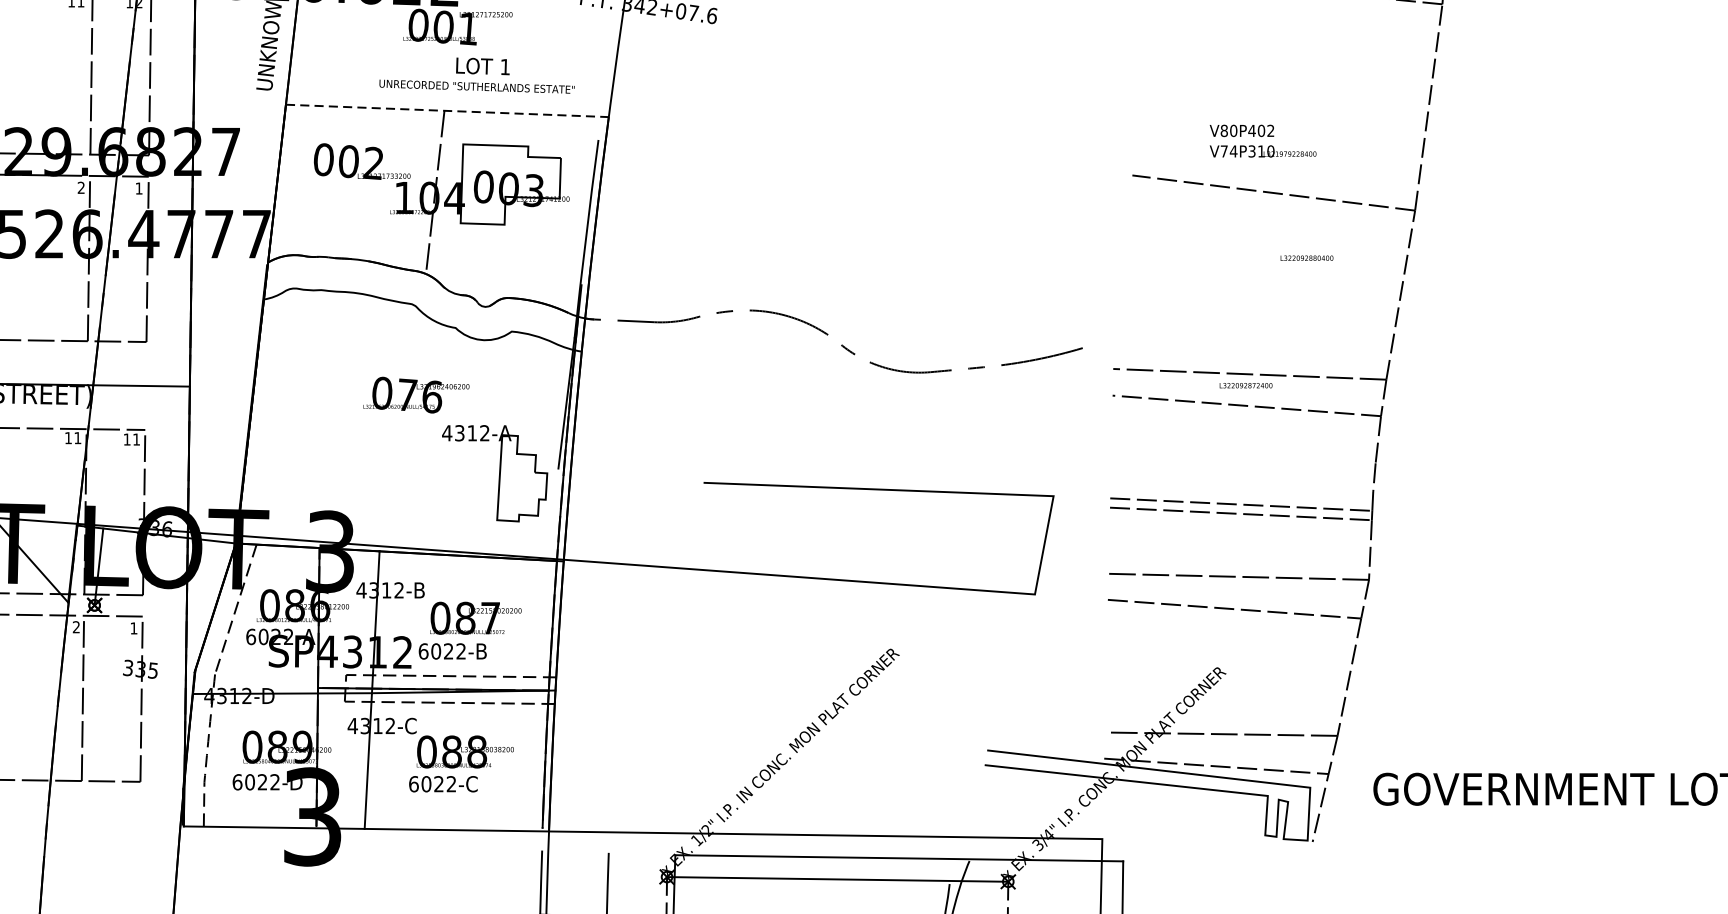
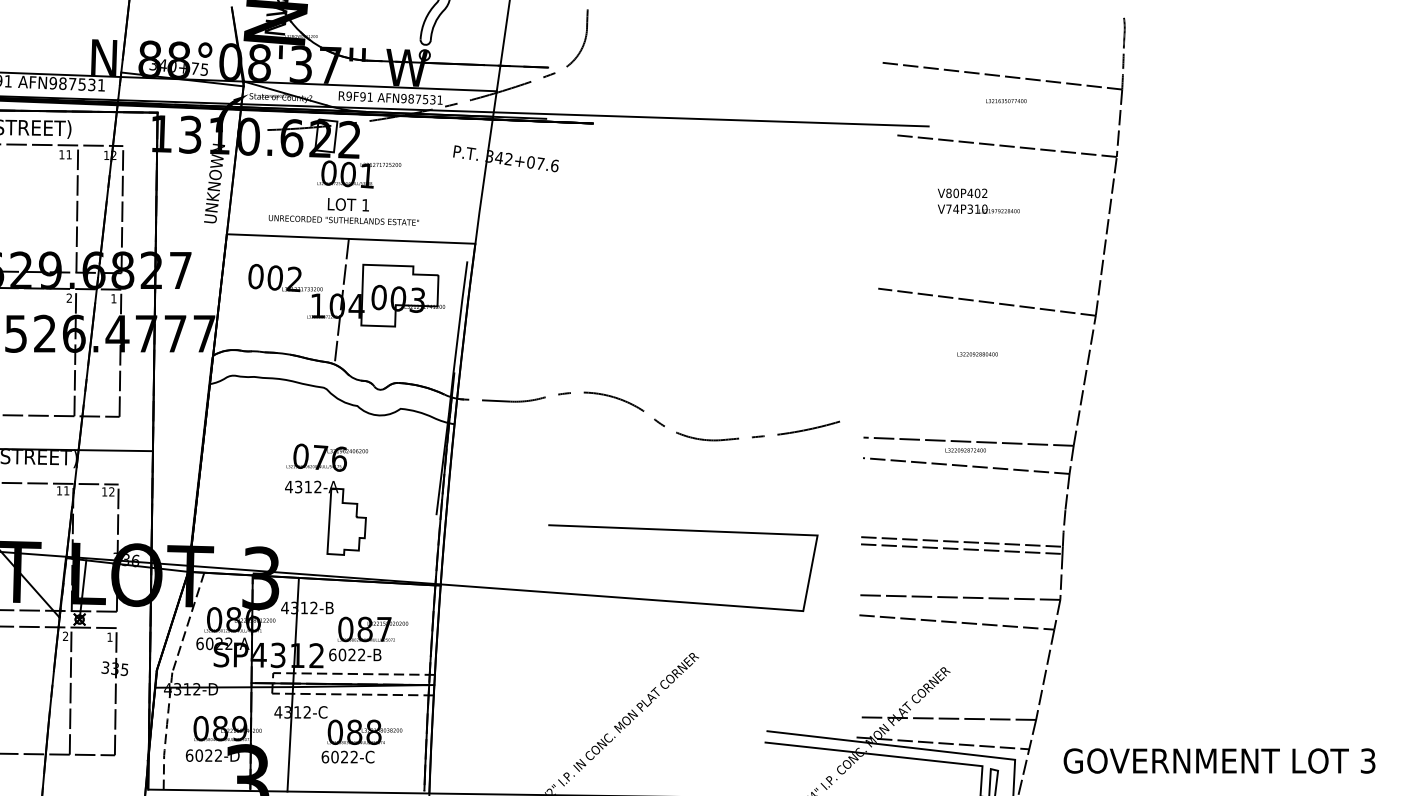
text: (476, 75) -> (343, 211), moved
line: (447, 111) -> (351, 239), dashed -> solid
text: (1262, 140) -> (978, 200), moved
text: (1306, 258) -> (977, 354), moved
text: (136, 439) -> (111, 491), 11 -> 12
part: (494, 472) -> (325, 517), moved

